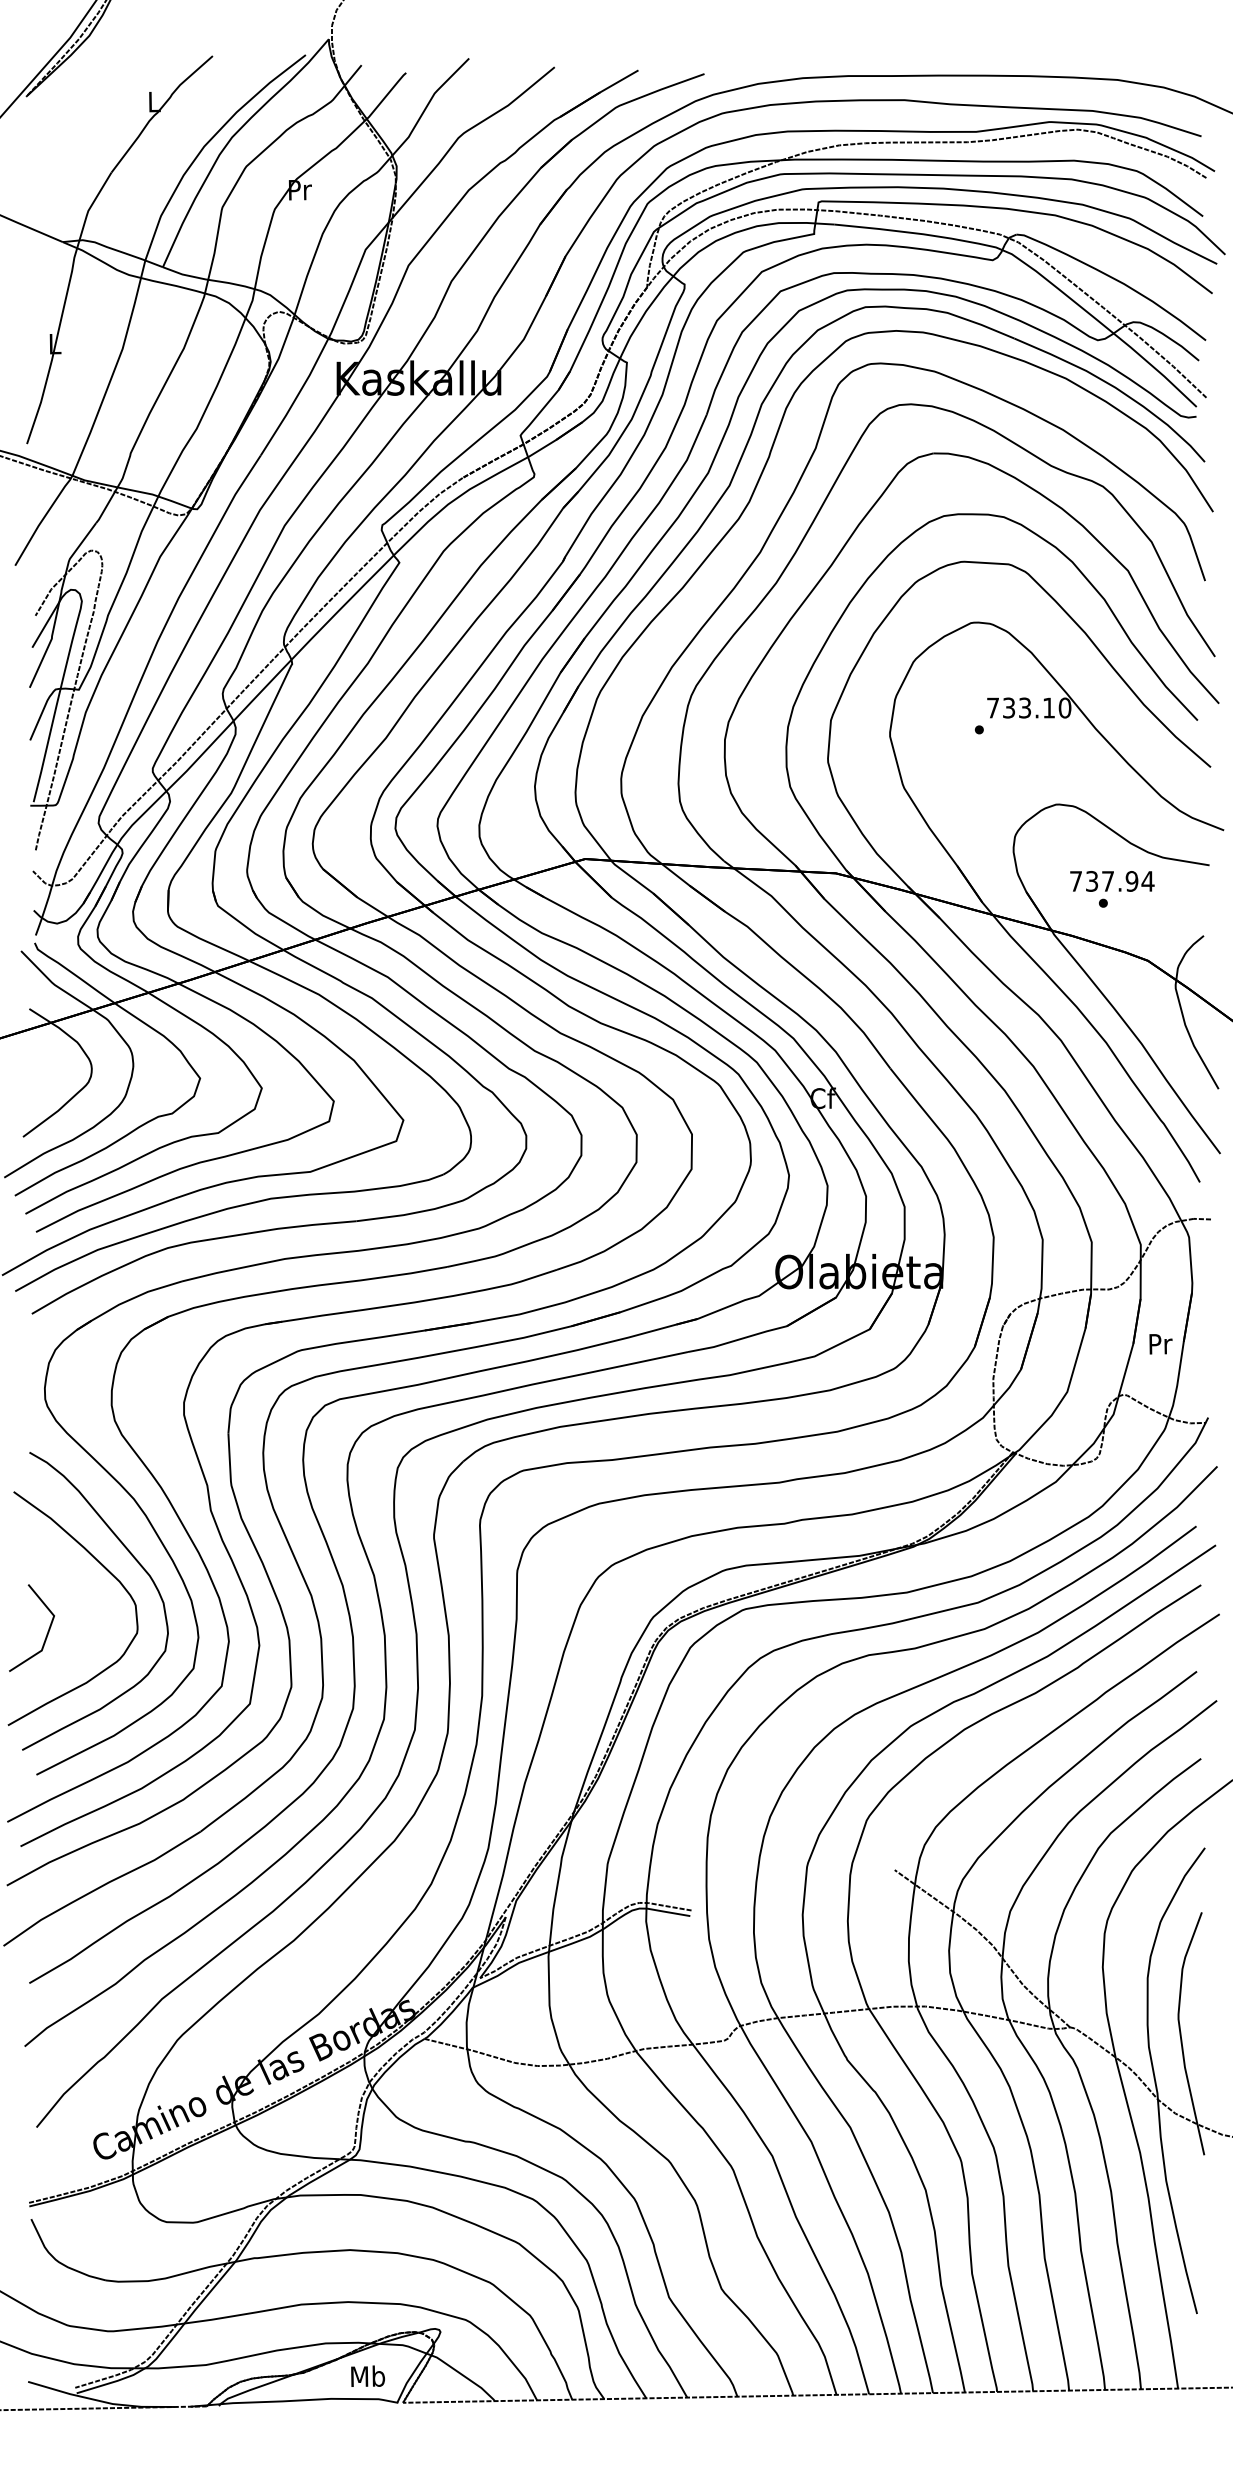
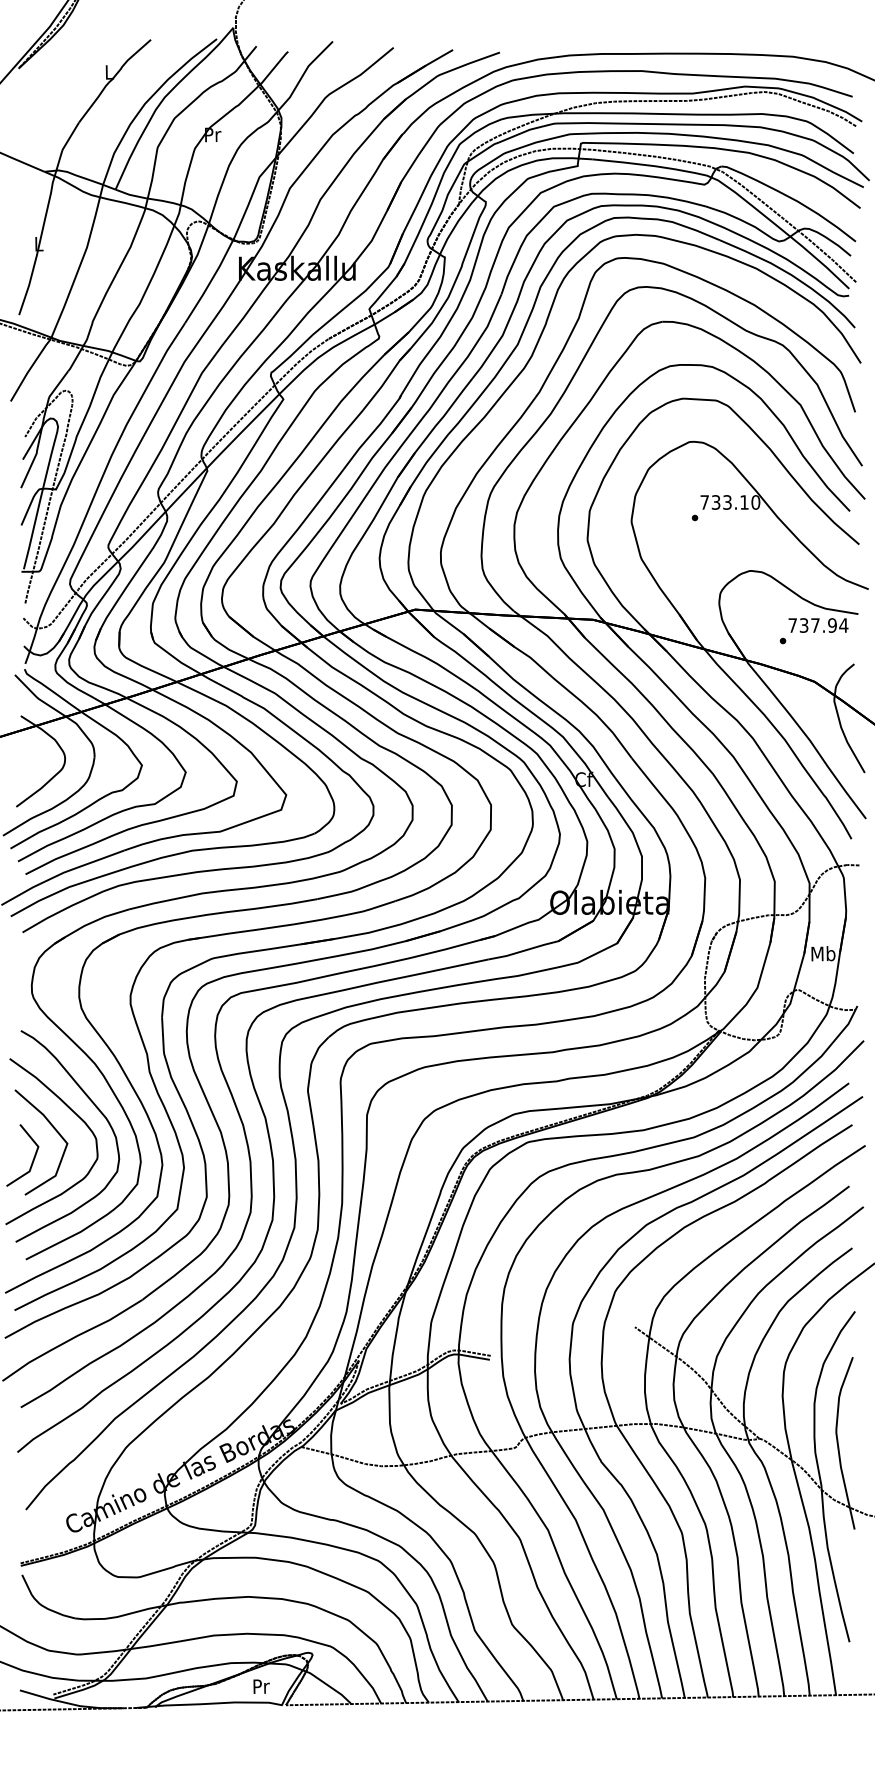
text: (1112, 881) -> (818, 625), moved
text: (1160, 1343) -> (823, 953), Pr -> Mb
line: (77, 1592) -> (54, 1130), added
text: (368, 2375) -> (261, 1685), Mb -> Pr

